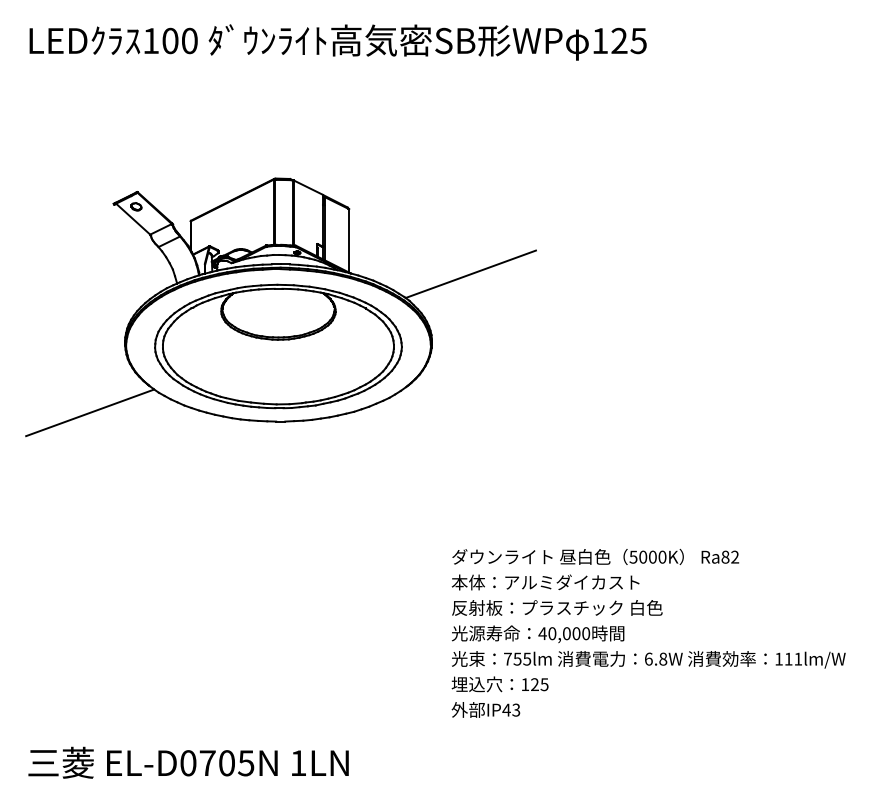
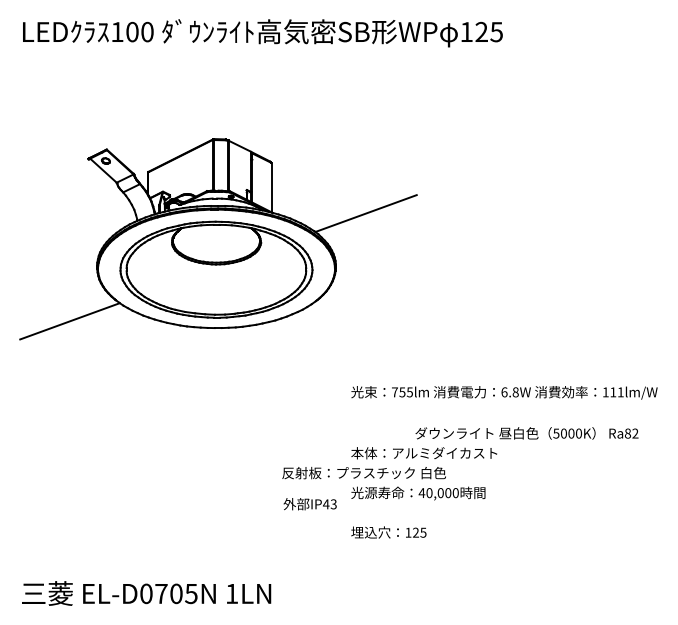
text: (595, 556) -> (526, 433), moved
text: (557, 607) -> (364, 472), moved
text: (648, 659) -> (504, 392), moved
text: (485, 709) -> (309, 503), moved

